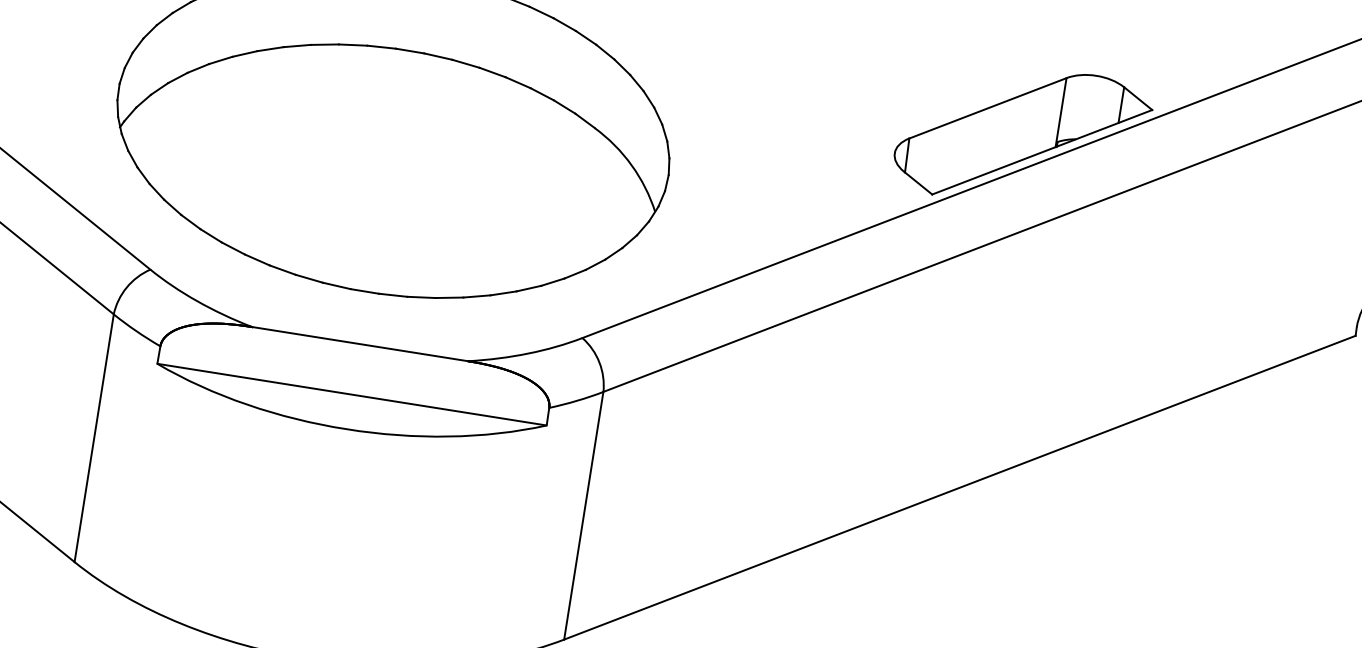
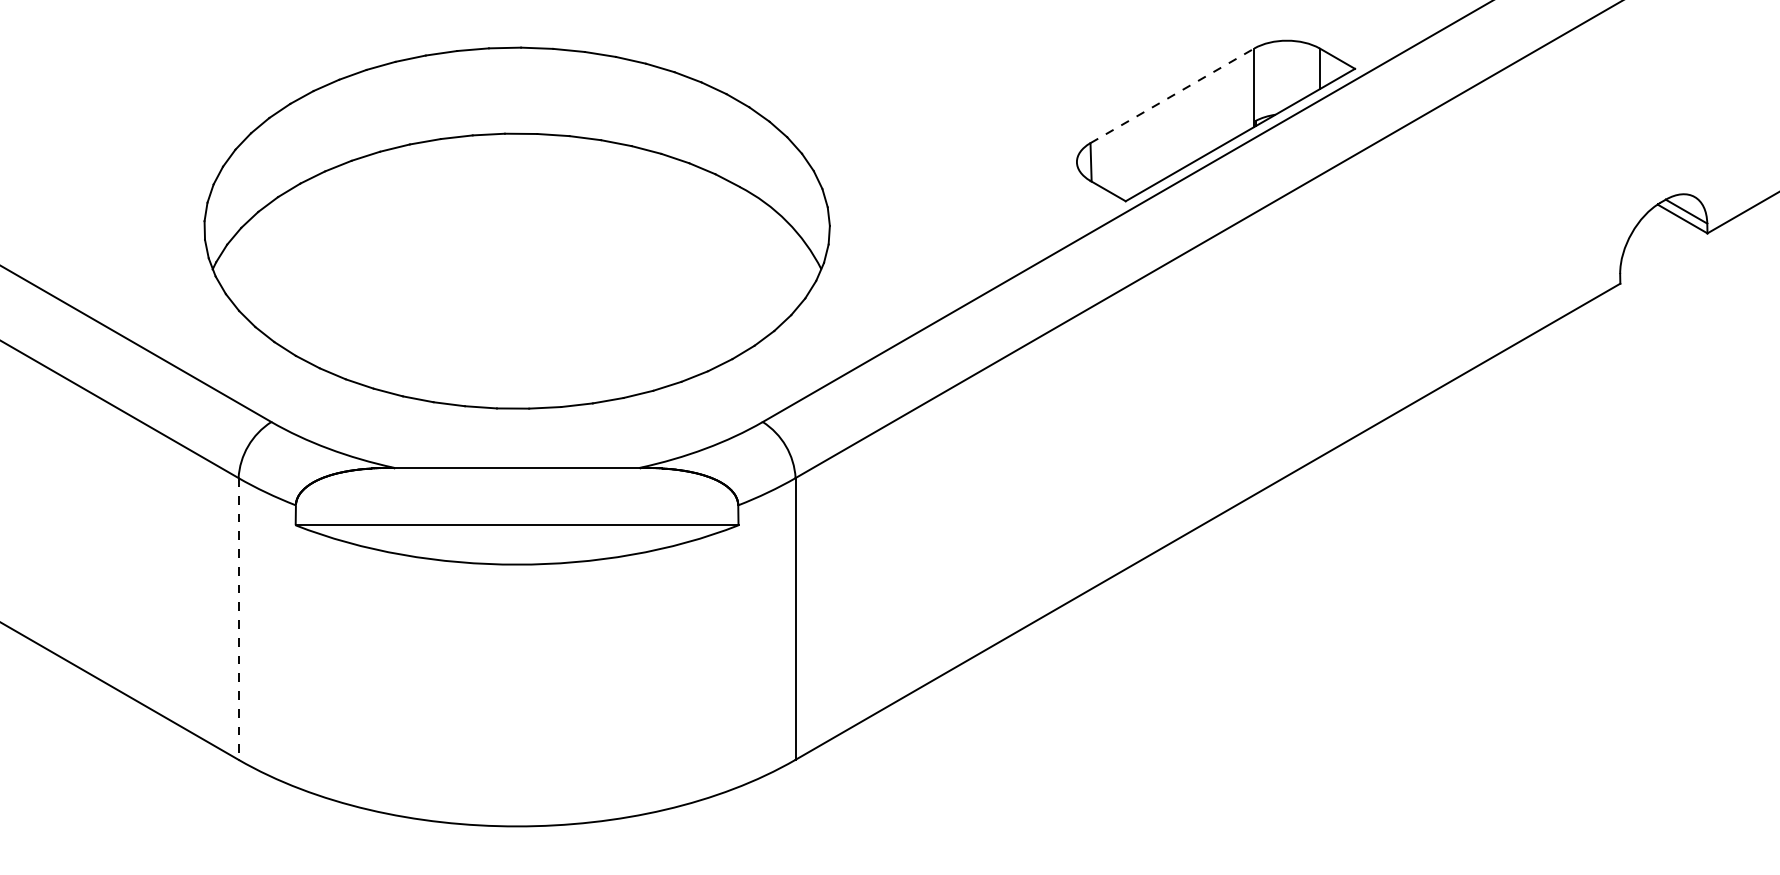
line: (988, 108) -> (1172, 95), solid -> dashed
line: (94, 437) -> (238, 618), solid -> dashed

